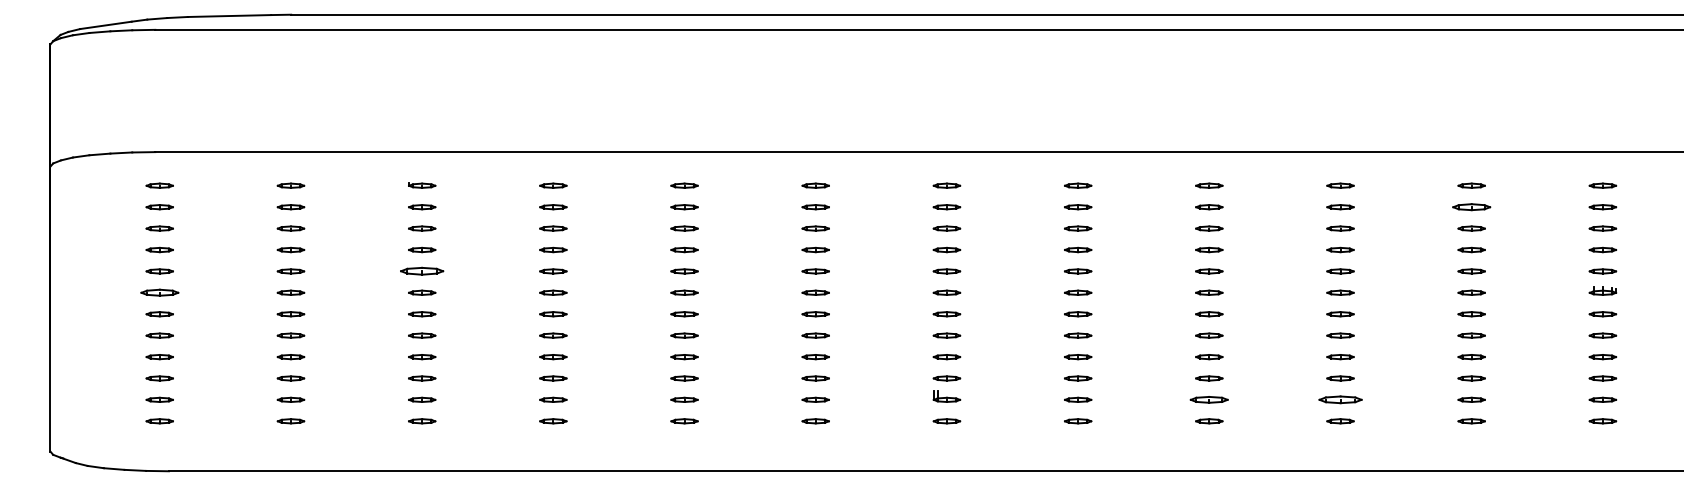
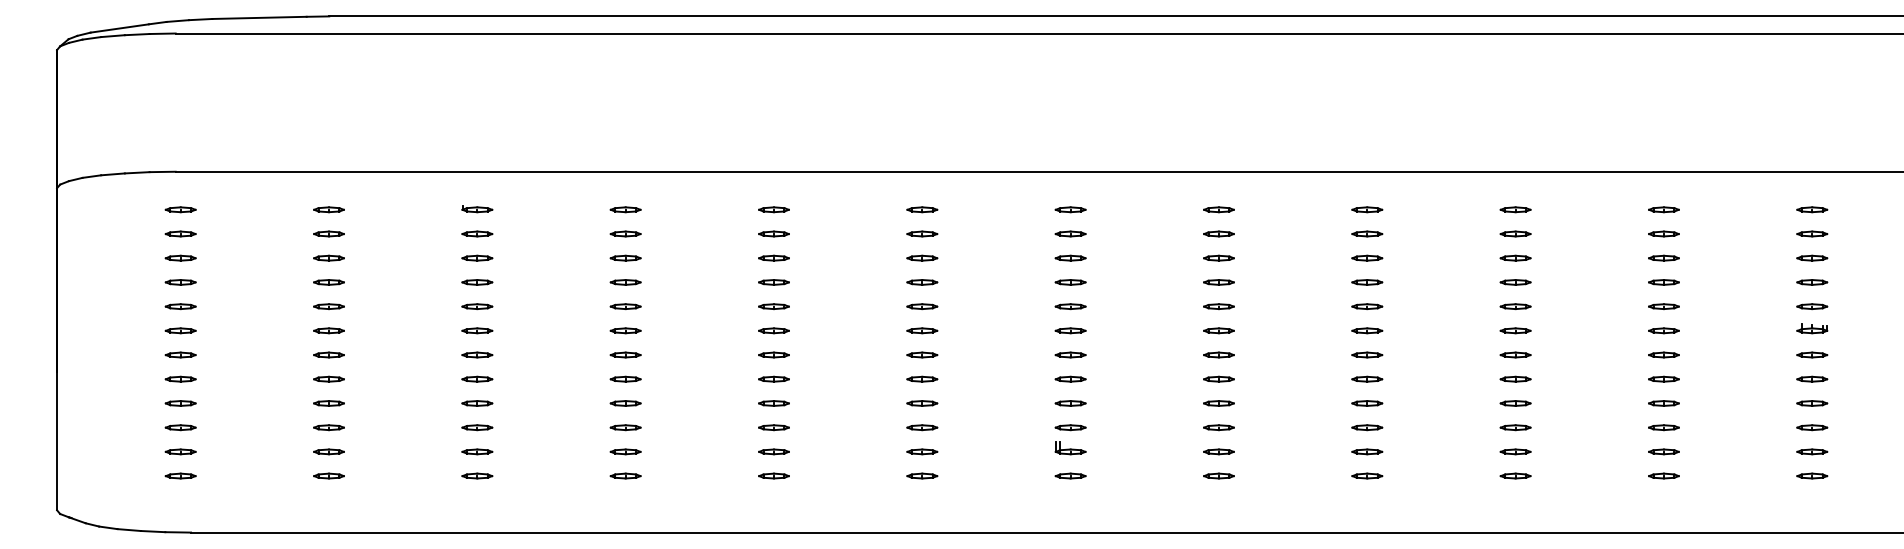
part: (1471, 206) -> (1663, 233), size x0.71
part: (422, 271) -> (477, 306), size x0.62
part: (159, 292) -> (180, 330), size x0.71
part: (1209, 399) -> (1367, 451), size x0.71
part: (1340, 399) -> (1515, 451), size x0.62

